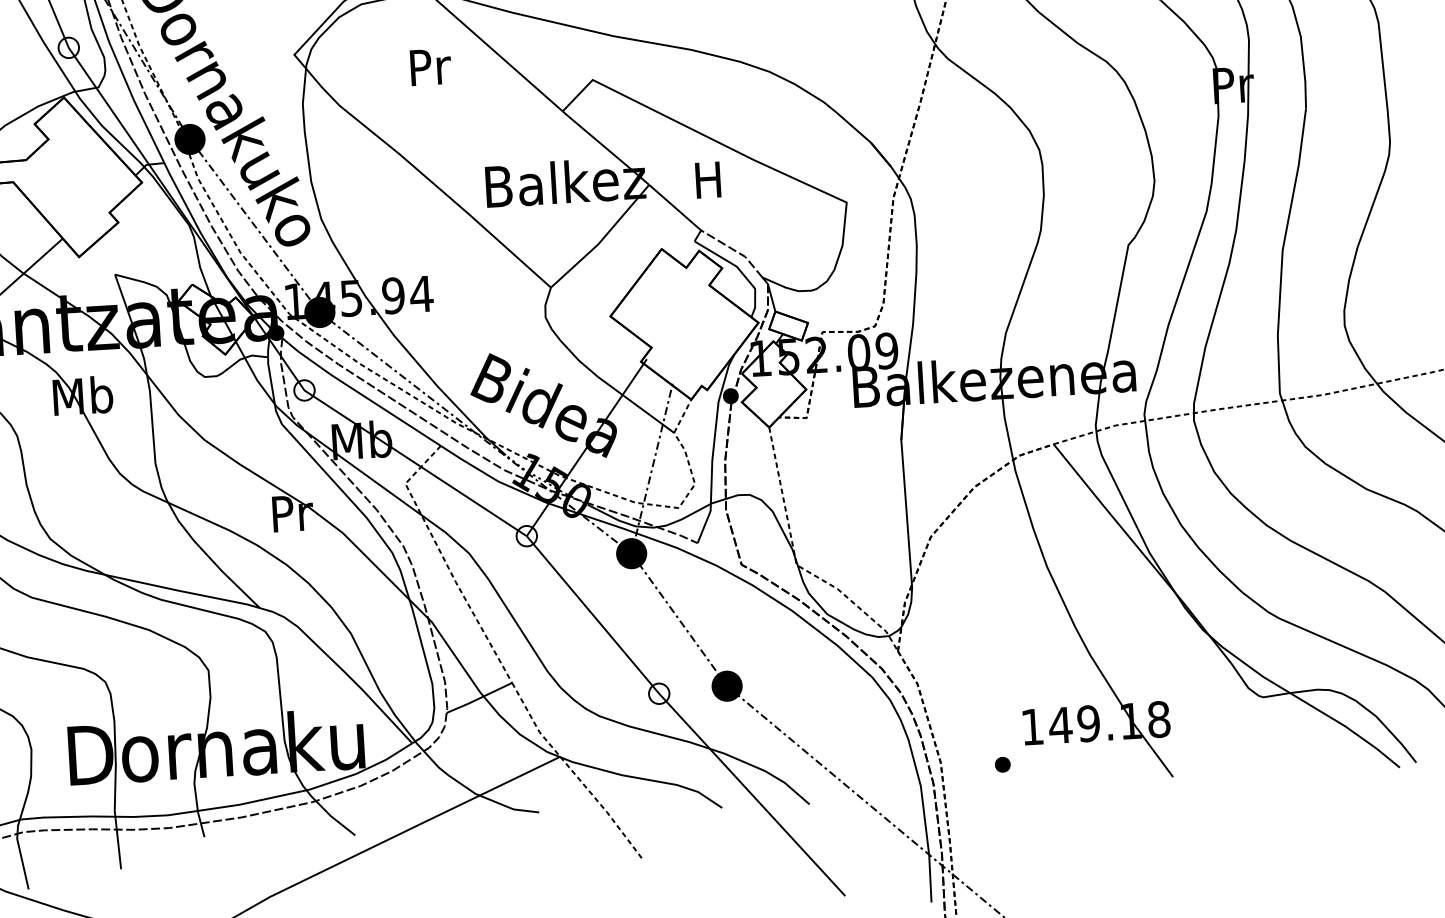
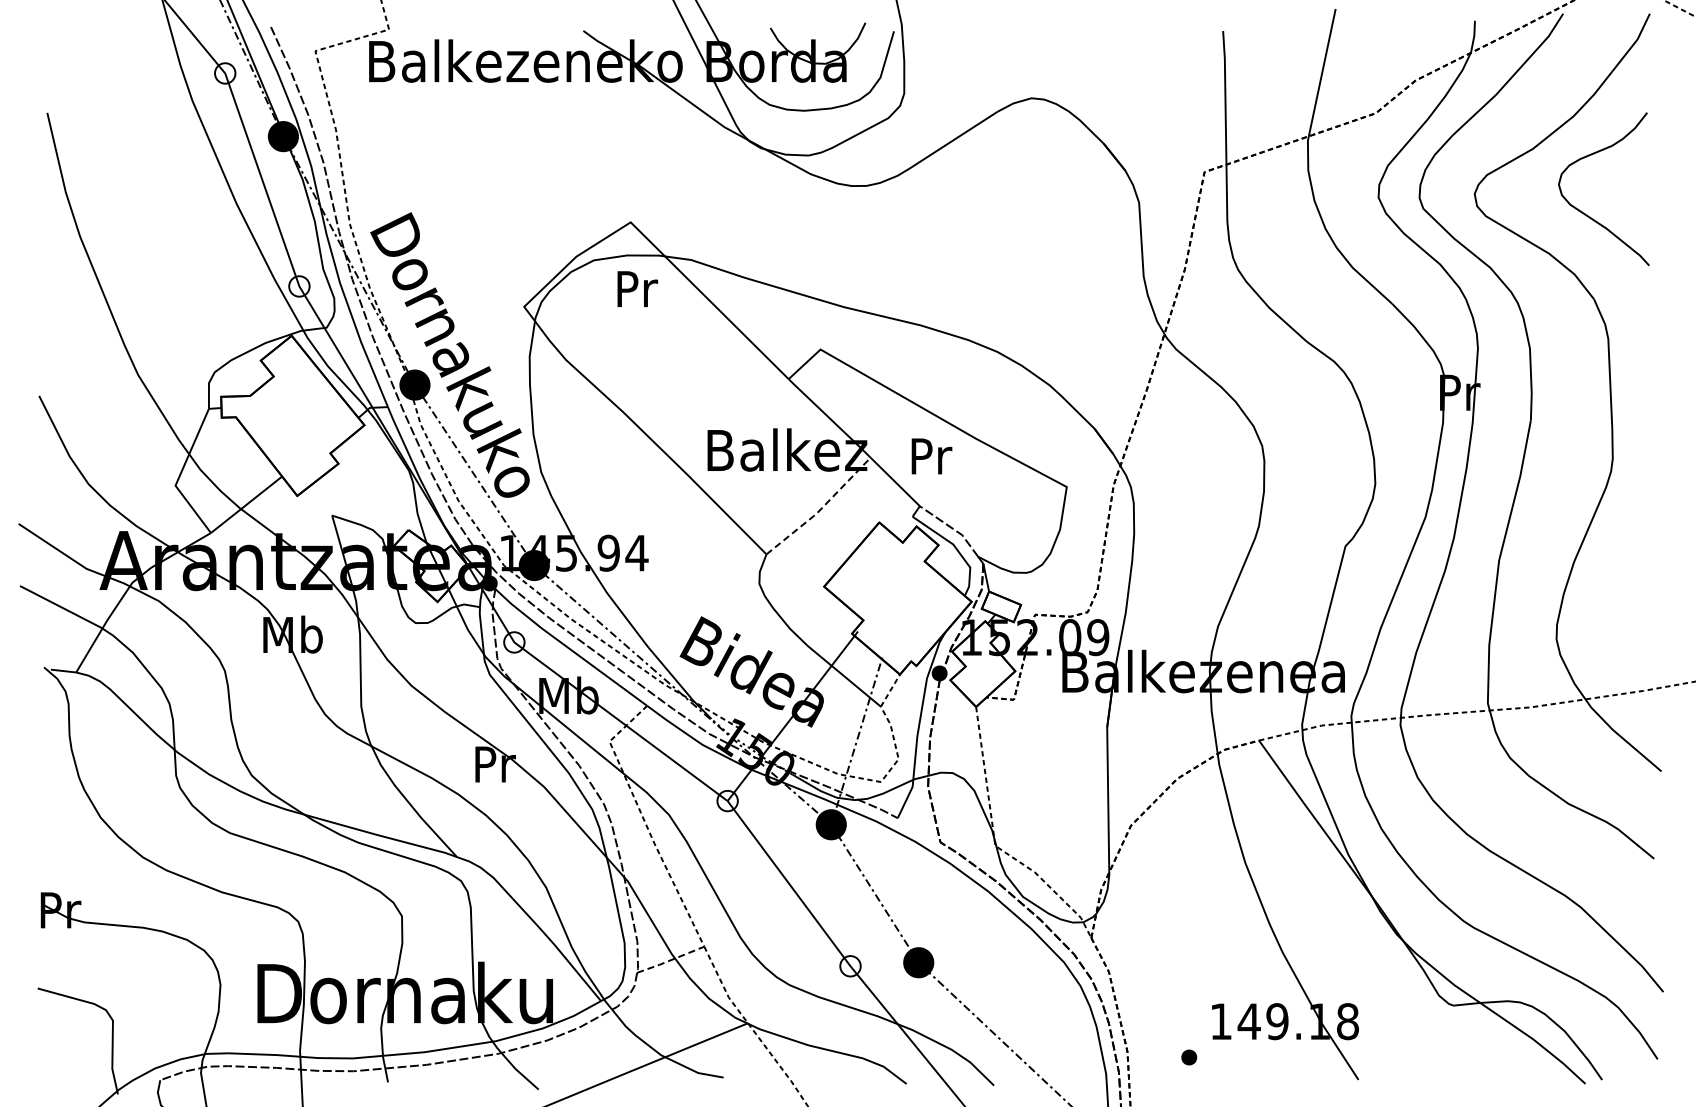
text: (430, 66) -> (637, 288), moved
text: (709, 180) -> (931, 456), H -> Pr
line: (603, 239) -> (821, 509), solid -> dashed
line: (479, 698) -> (670, 960), solid -> dashed

